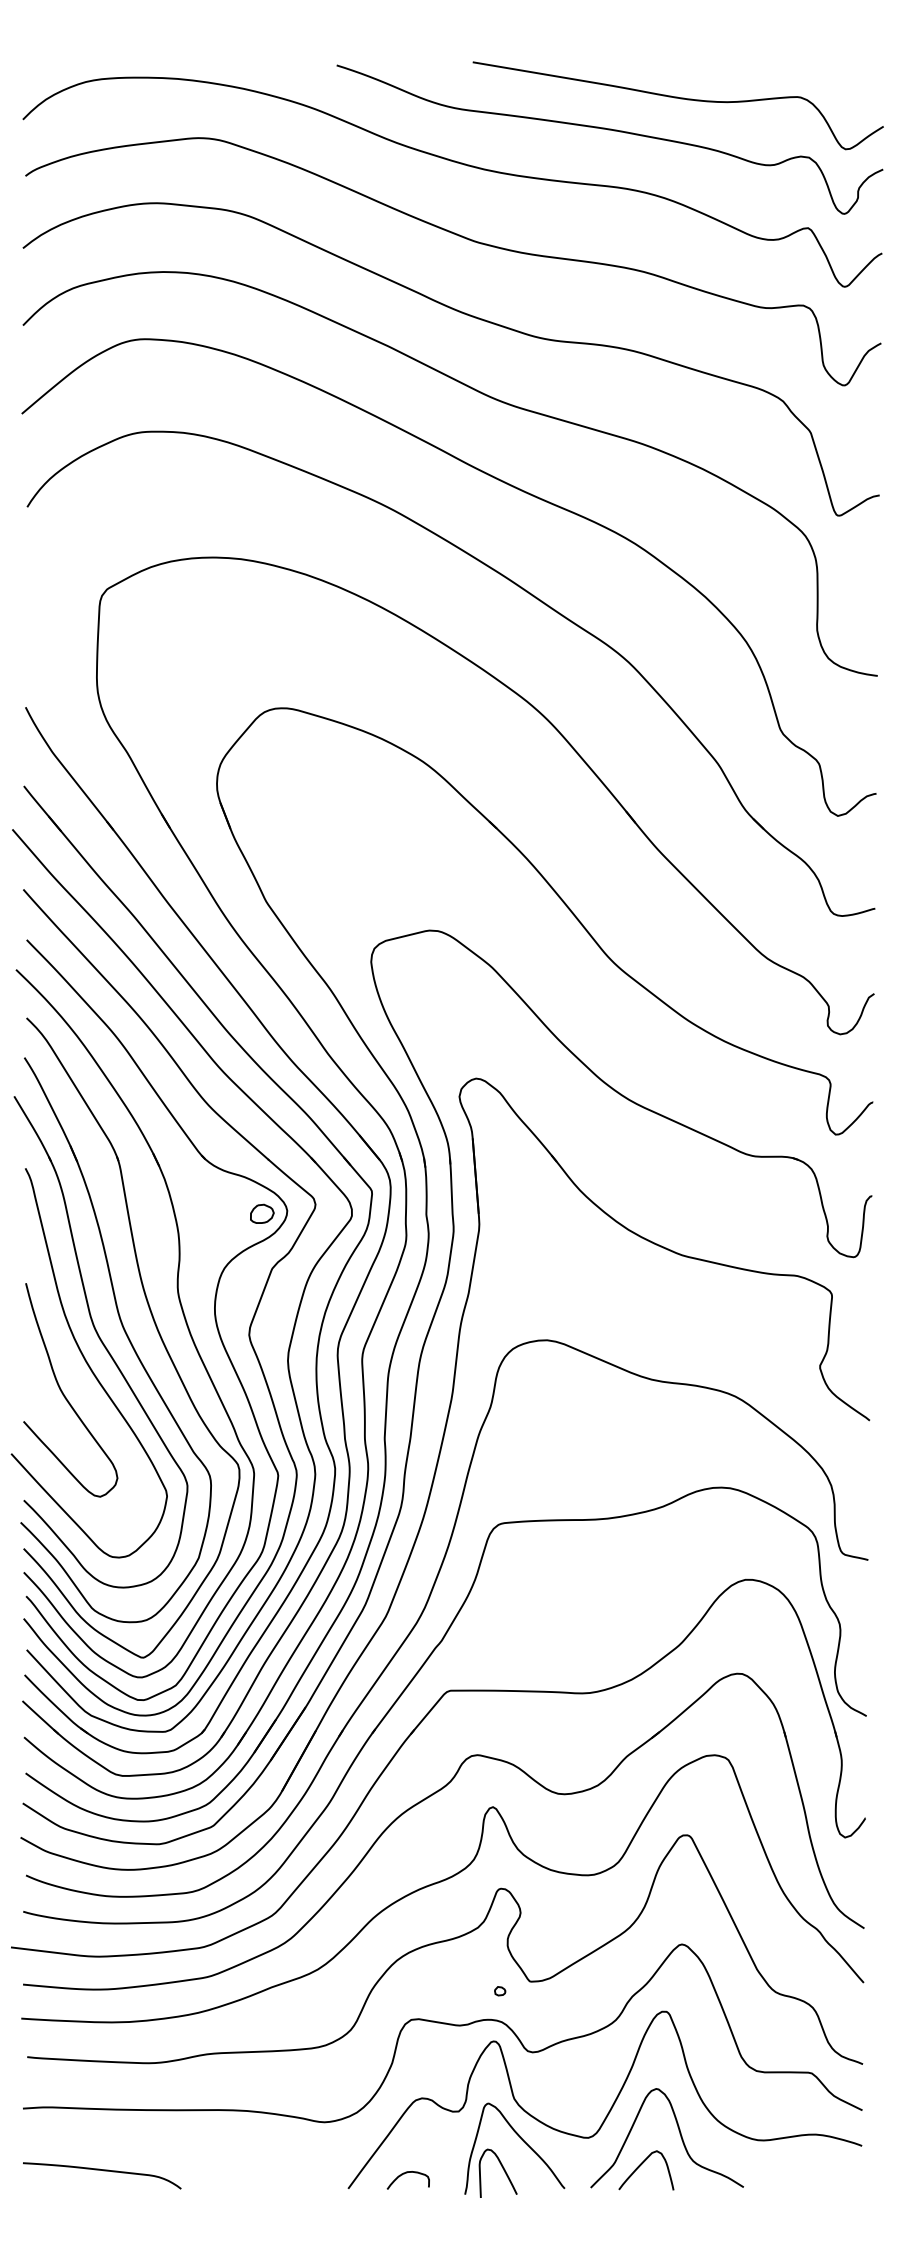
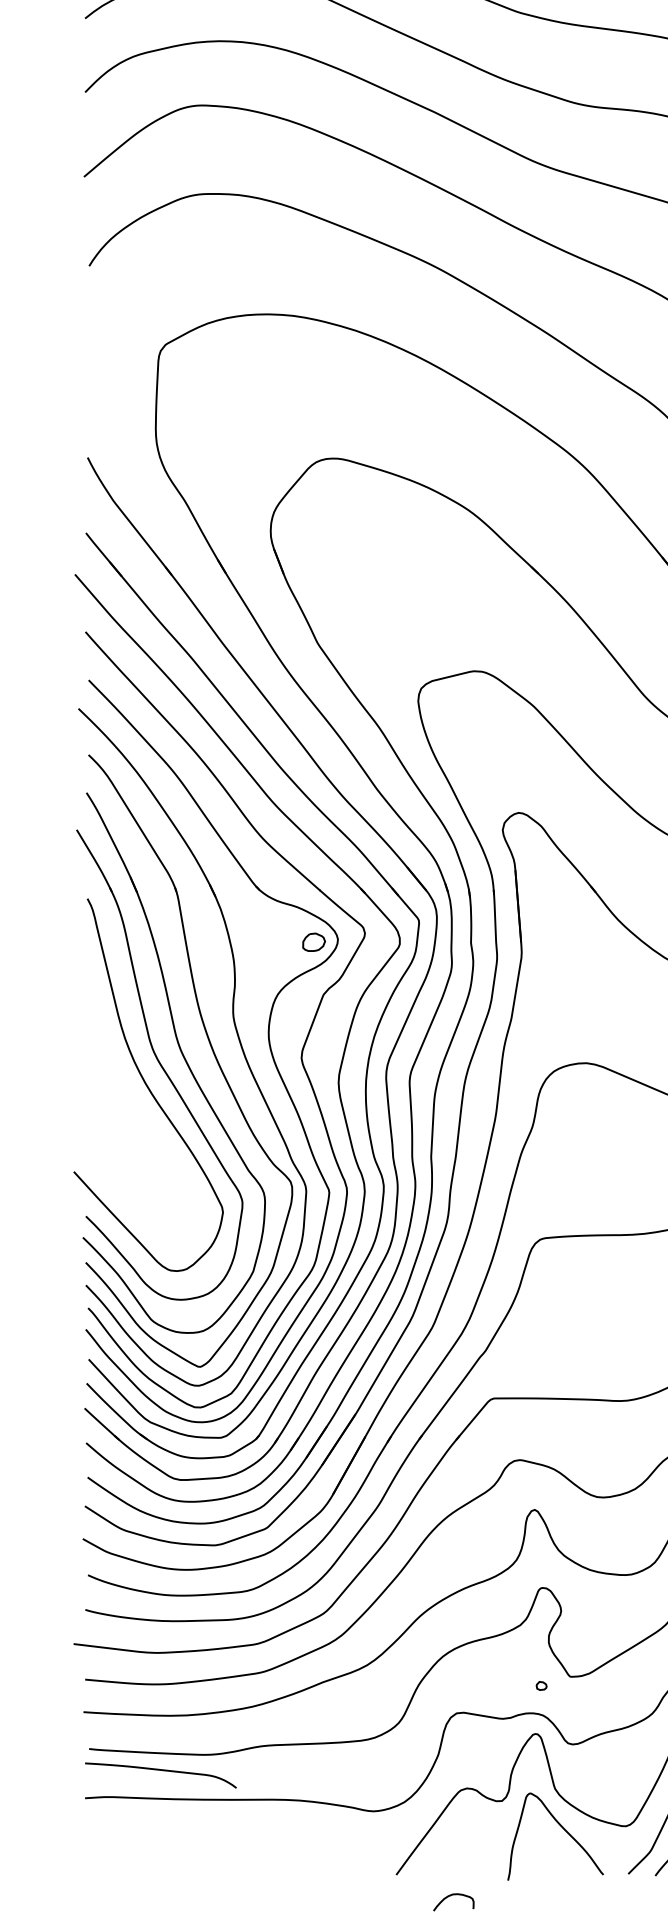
curve: (65, 1395) -> (125, 1116), removed
curve: (503, 2170) -> (544, 1857), removed
curve: (103, 2171) -> (162, 1771), moved
curve: (404, 2174) -> (450, 1896), moved

